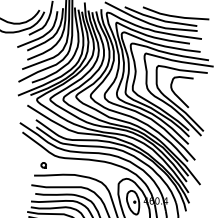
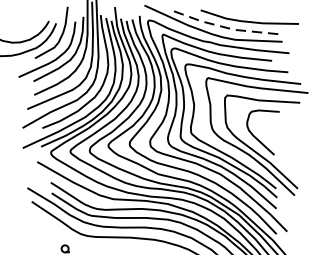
line: (160, 20) -> (227, 28), solid -> dashed

